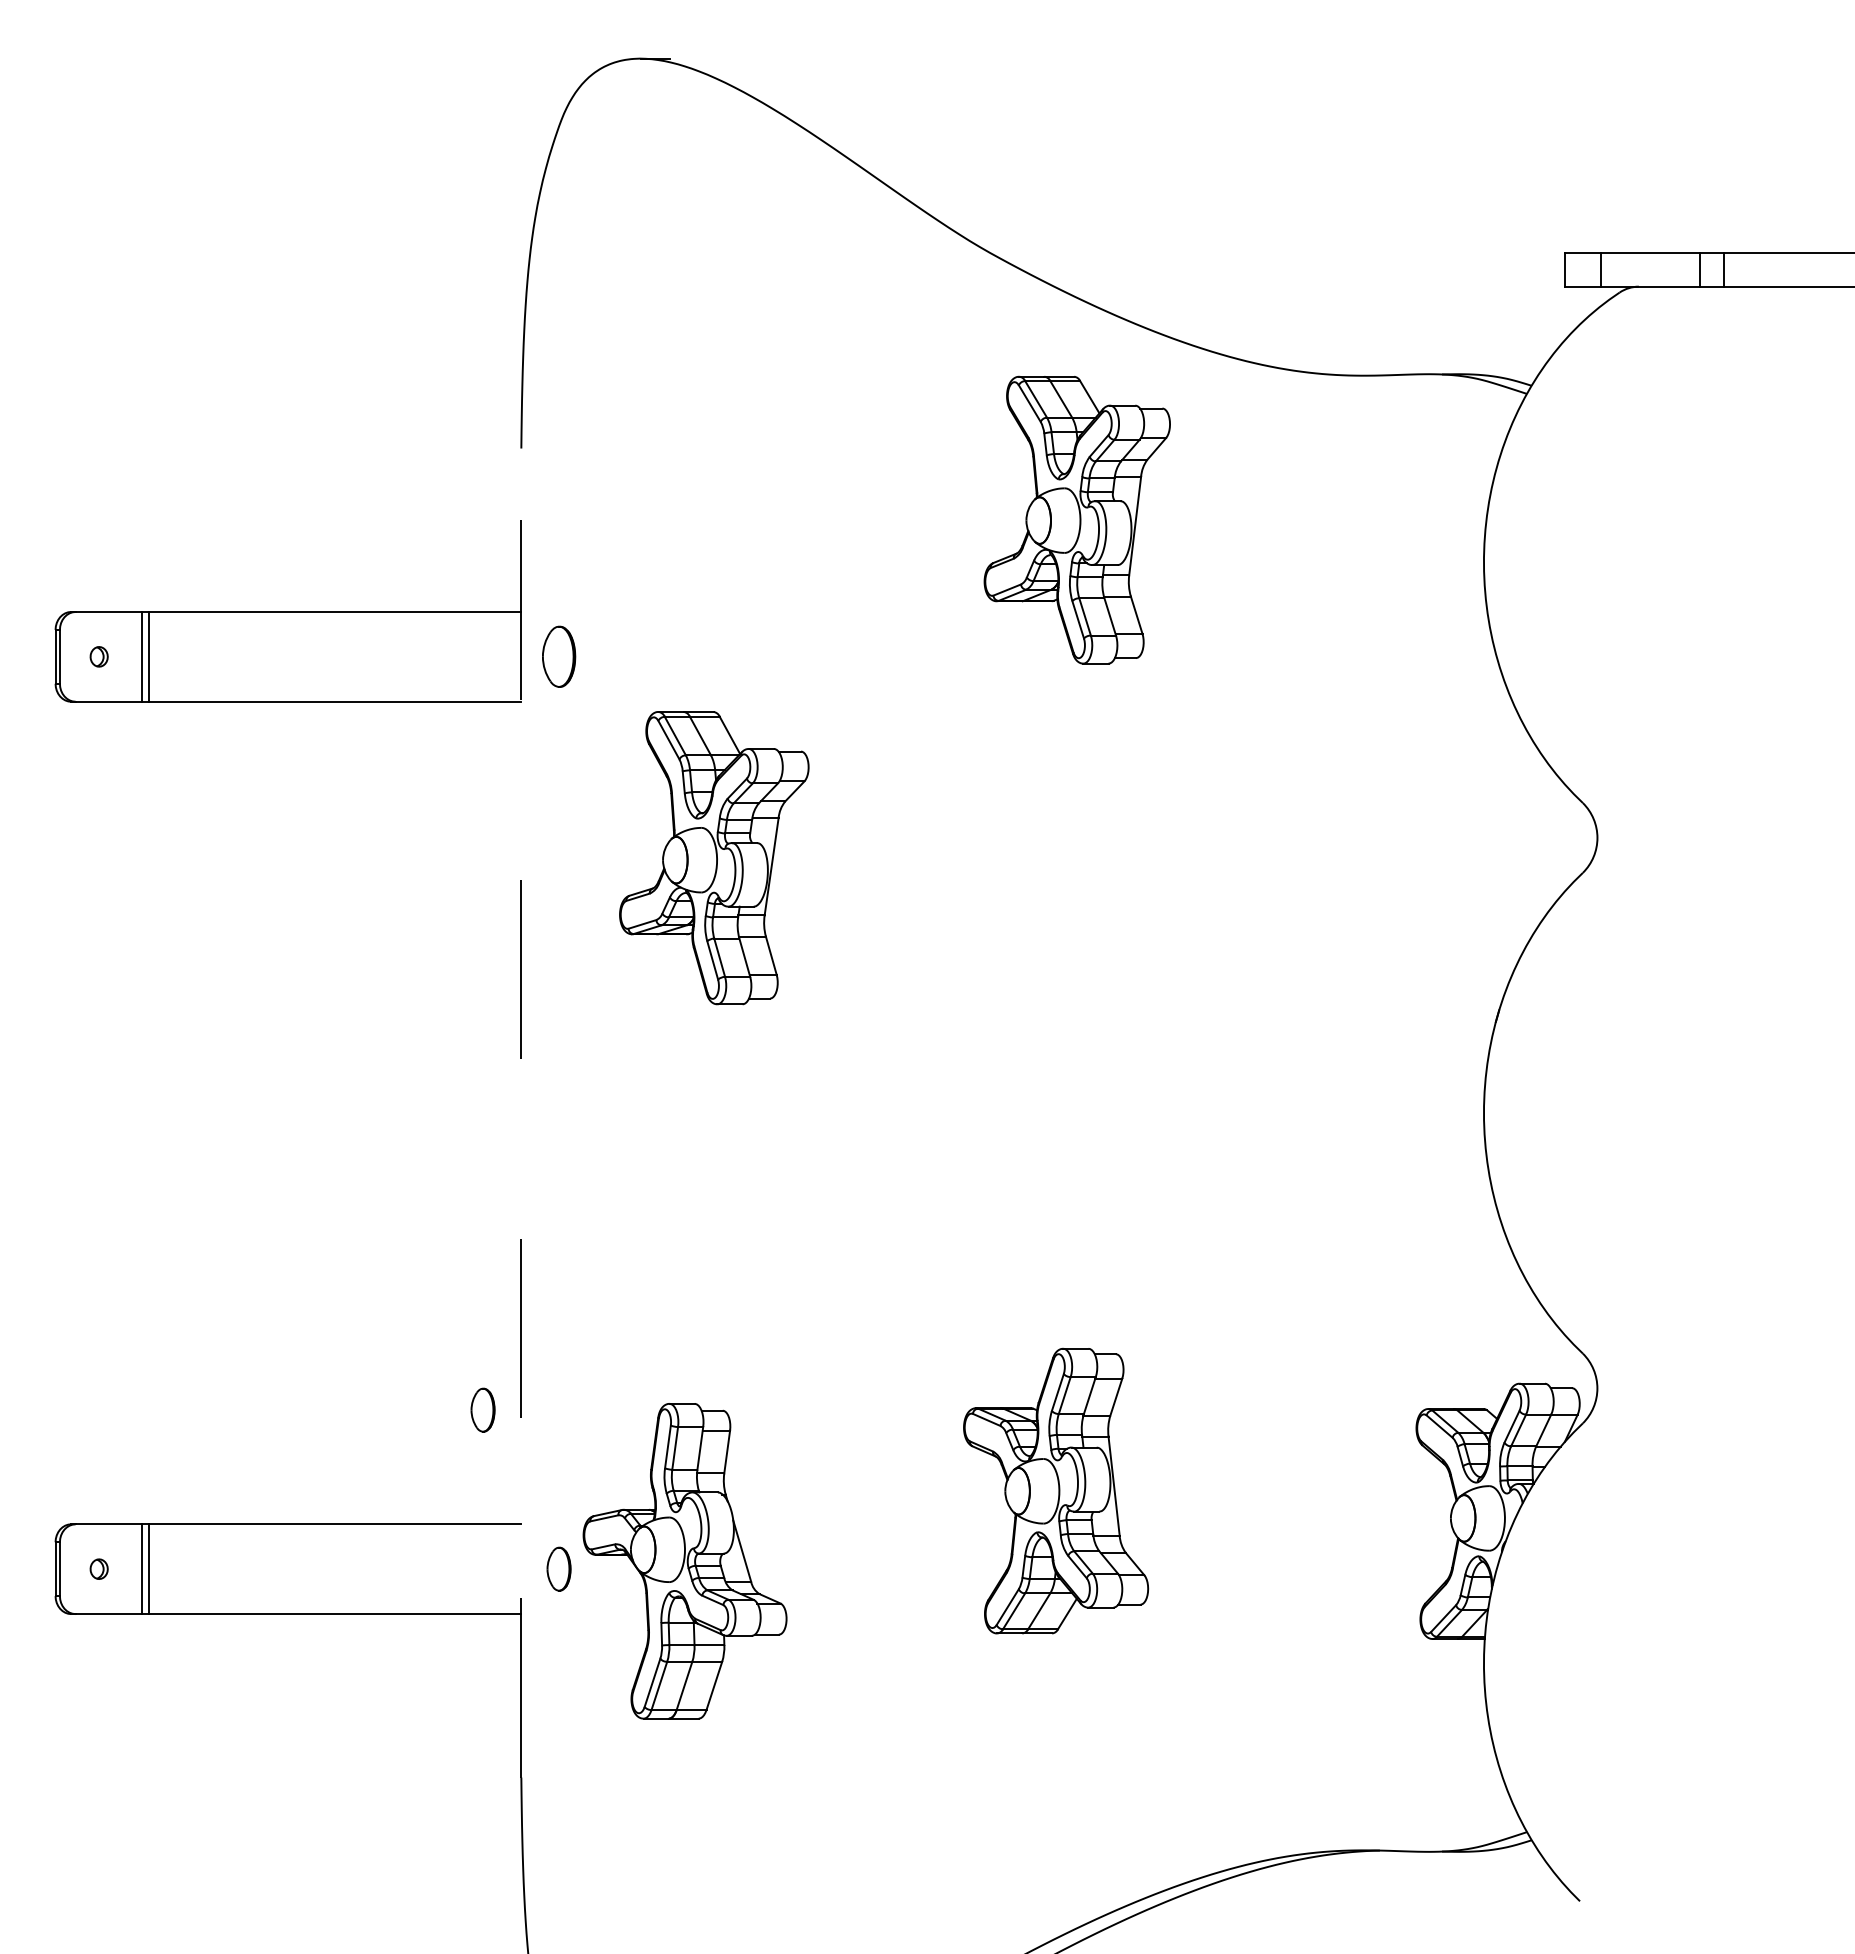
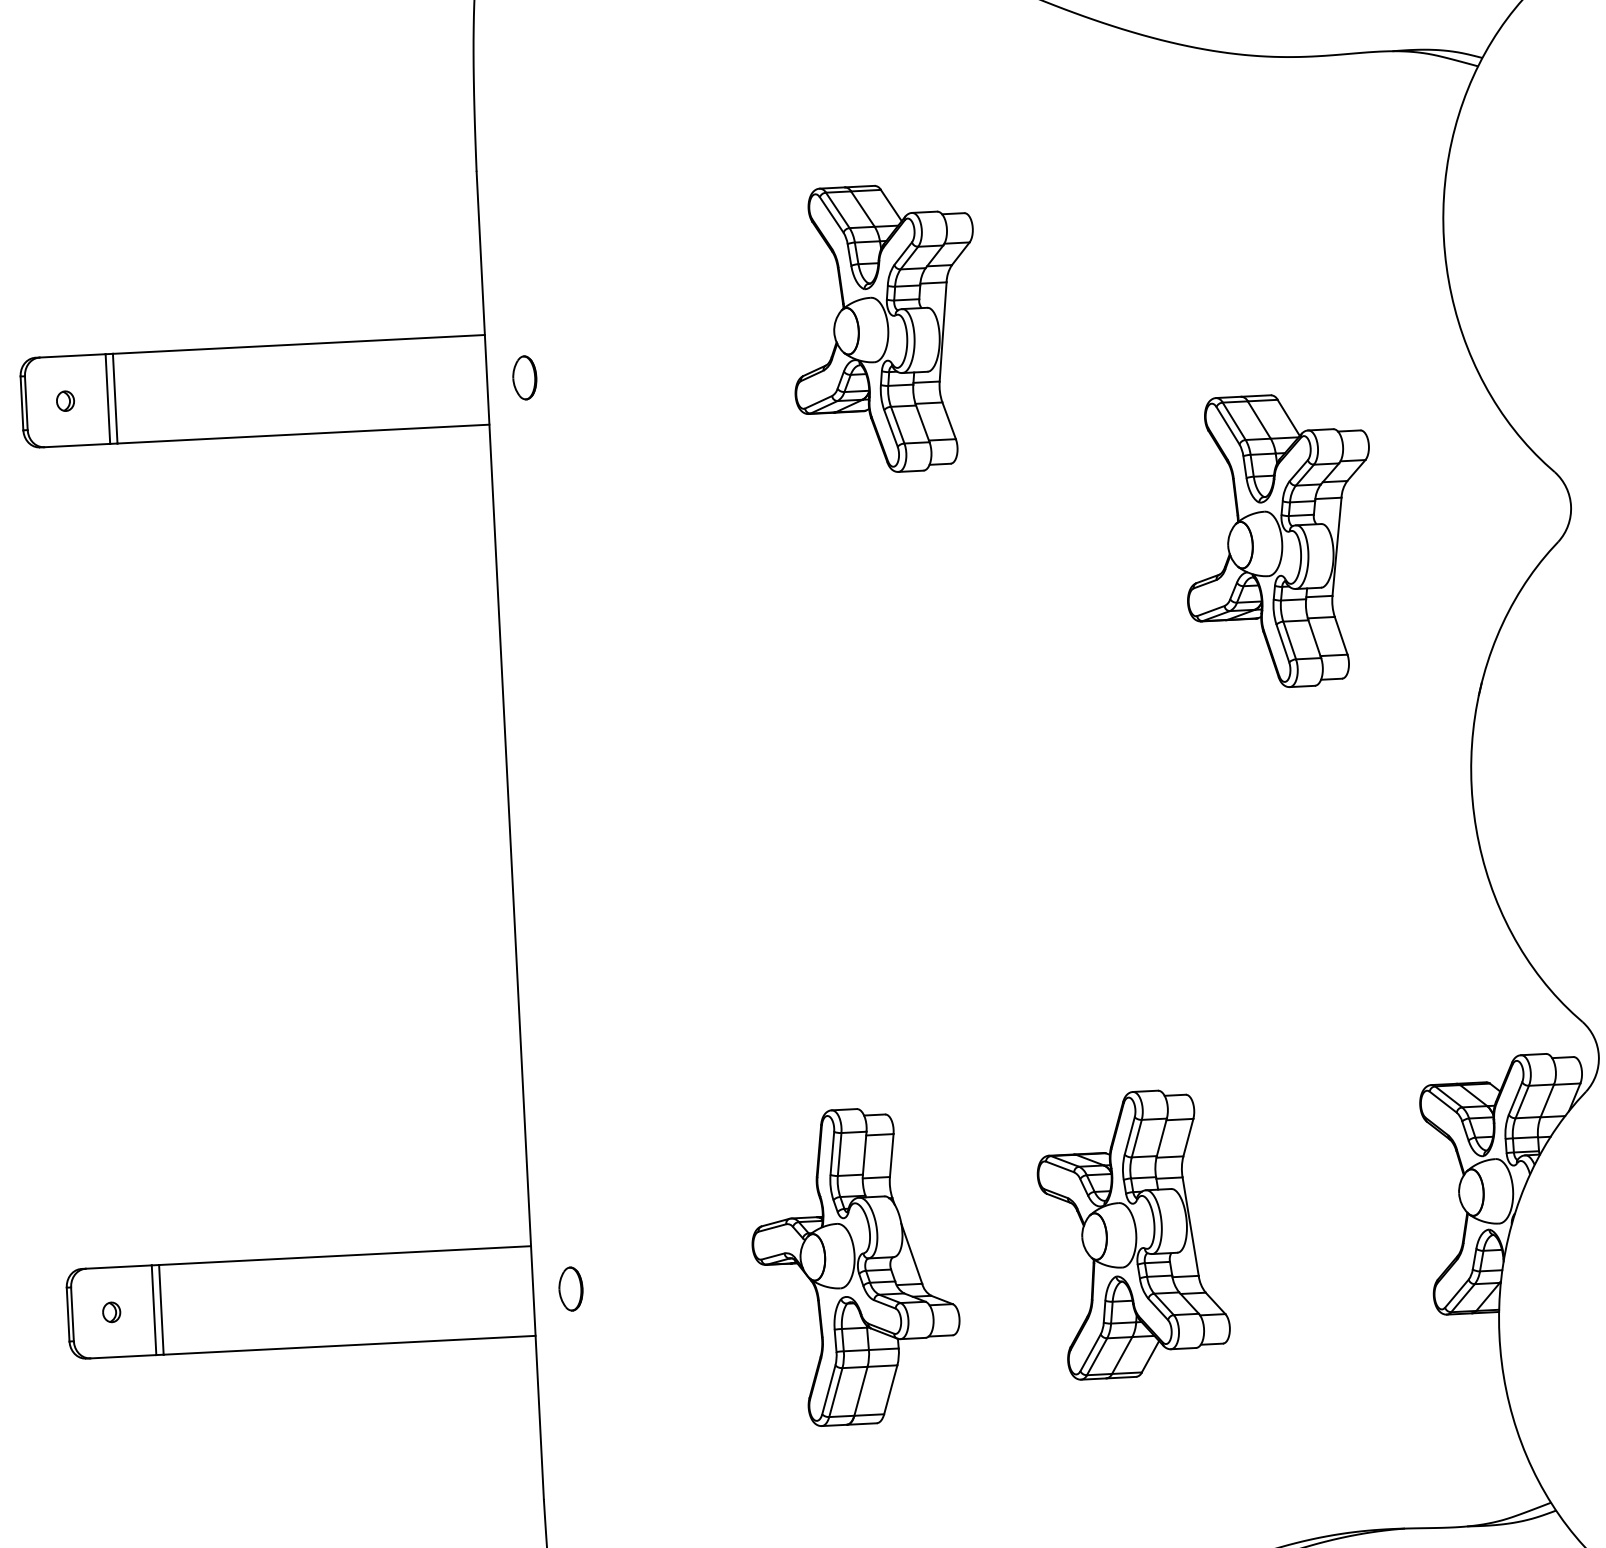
part: (1076, 519) -> (884, 328), moved
part: (558, 656) -> (524, 377), size x0.71
part: (714, 858) -> (1279, 541), moved
line: (521, 1113) -> (510, 835), dashed -> solid
part: (482, 1409) -> (486, 1133), removed
part: (1056, 1490) -> (1133, 1233), moved
part: (684, 1561) -> (854, 1267), moved

